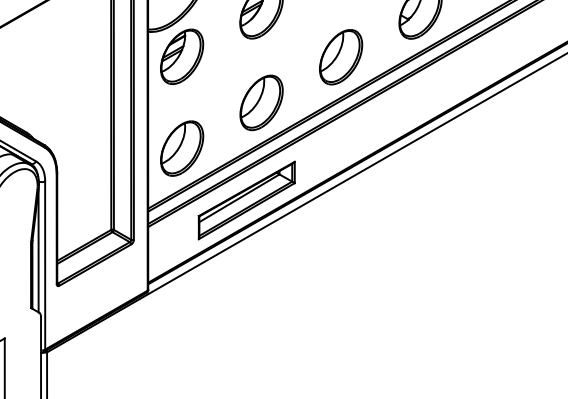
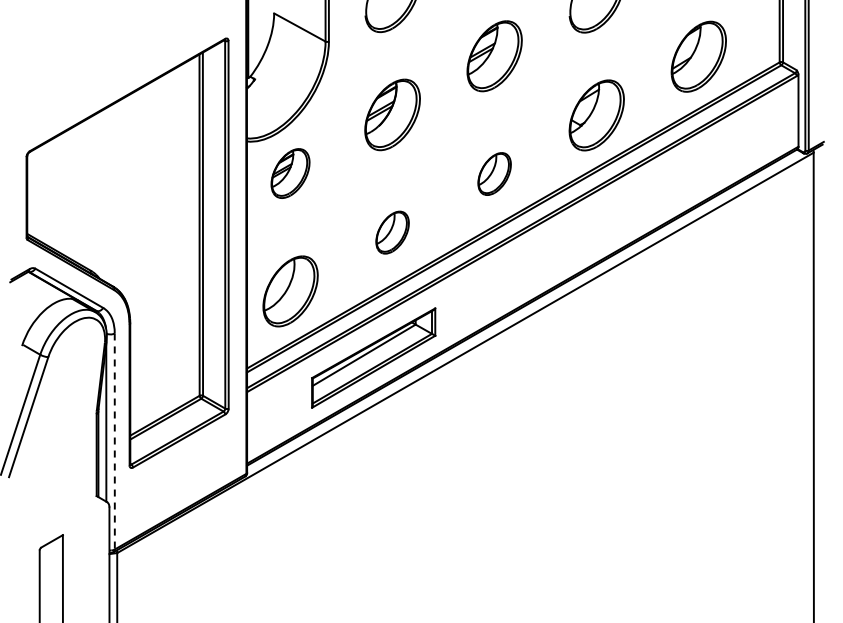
part: (182, 56) -> (290, 173), size x0.7
part: (340, 56) -> (494, 173), size x0.6
part: (261, 102) -> (392, 232), size x0.6
line: (44, 265) -> (114, 441), solid -> dashed

